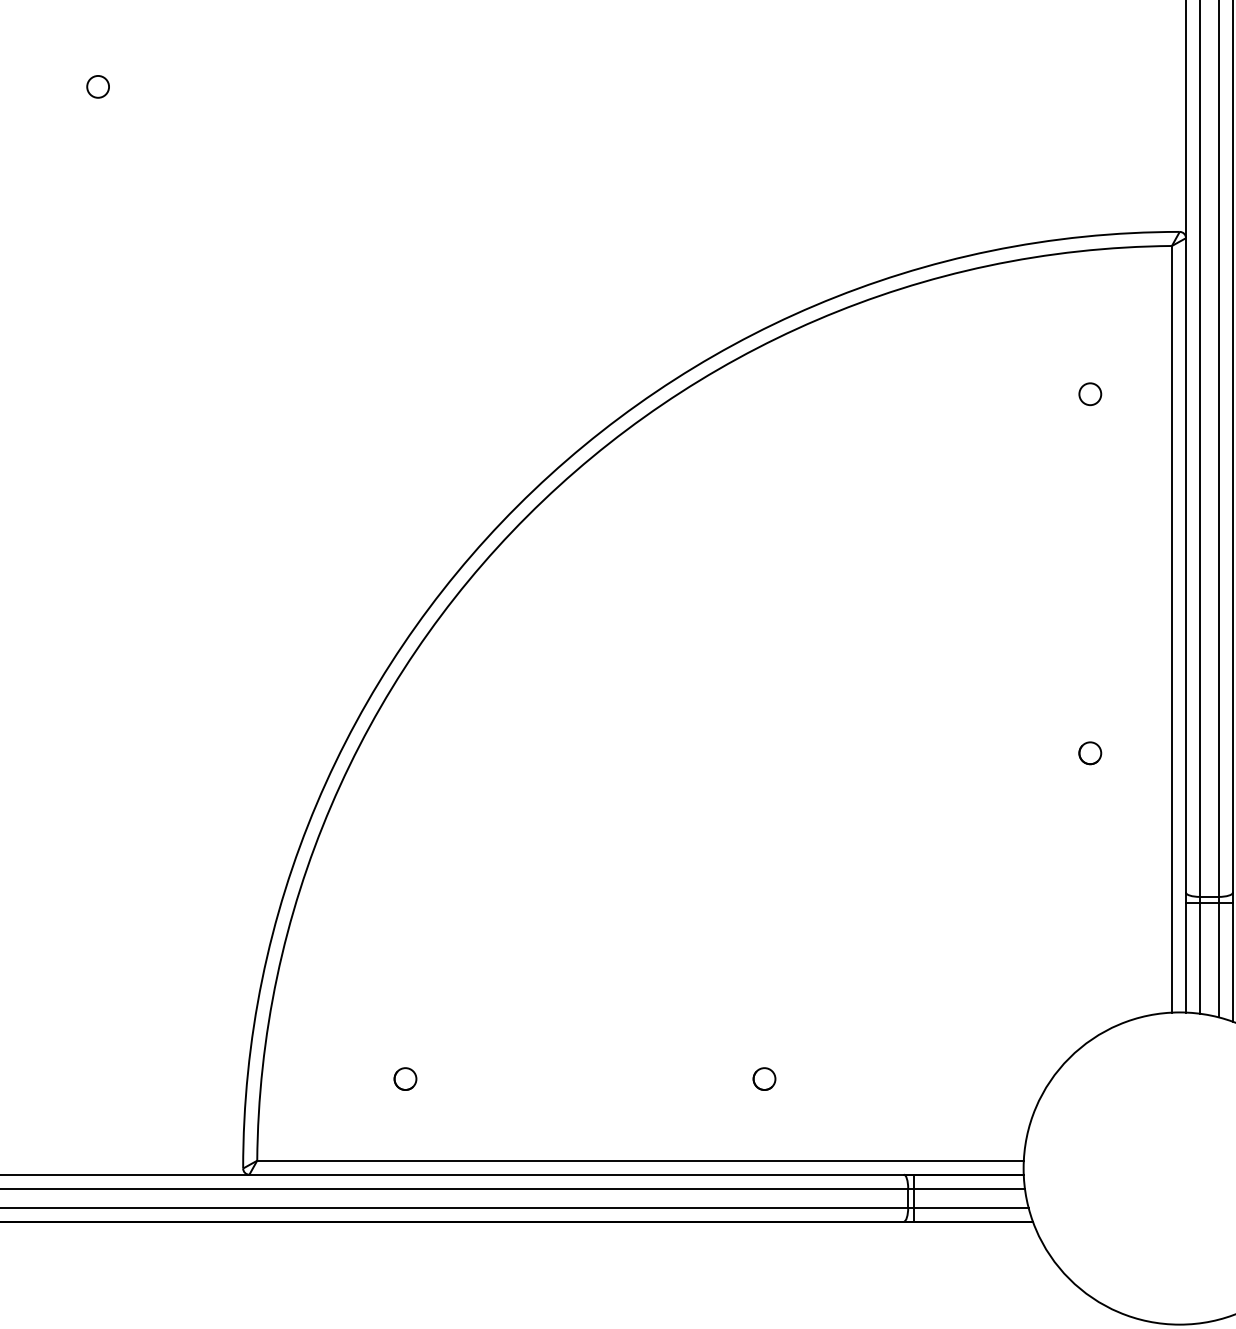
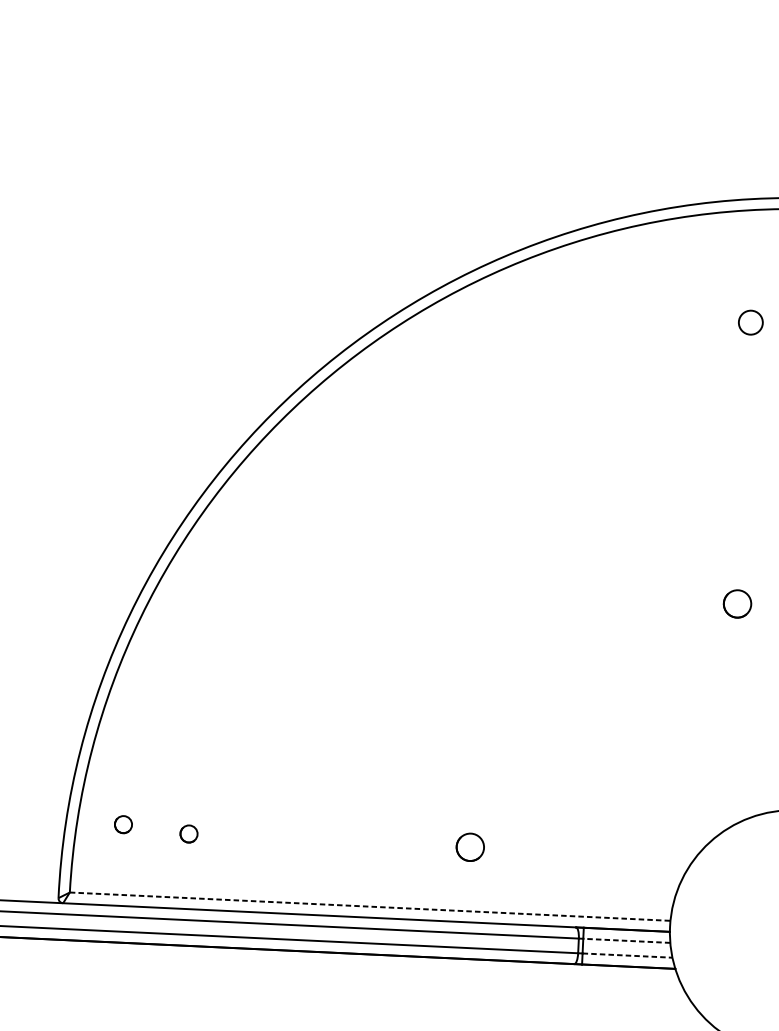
circle: (1090, 394) -> (751, 322), size x1.4
part: (1090, 753) -> (737, 604), size x1.6
part: (321, 1070) -> (123, 824), added
part: (764, 1078) -> (470, 846), size x1.6
line: (641, 1160) -> (370, 906), solid -> dashed
line: (969, 1188) -> (626, 940), solid -> dashed
line: (971, 1207) -> (627, 955), solid -> dashed

